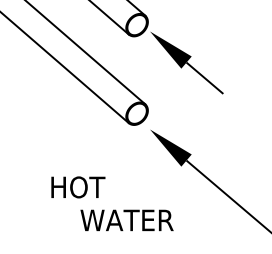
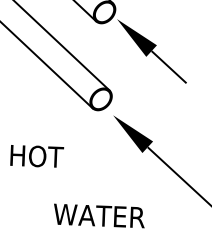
text: (78, 187) -> (37, 156), moved
text: (126, 220) -> (98, 216), moved

